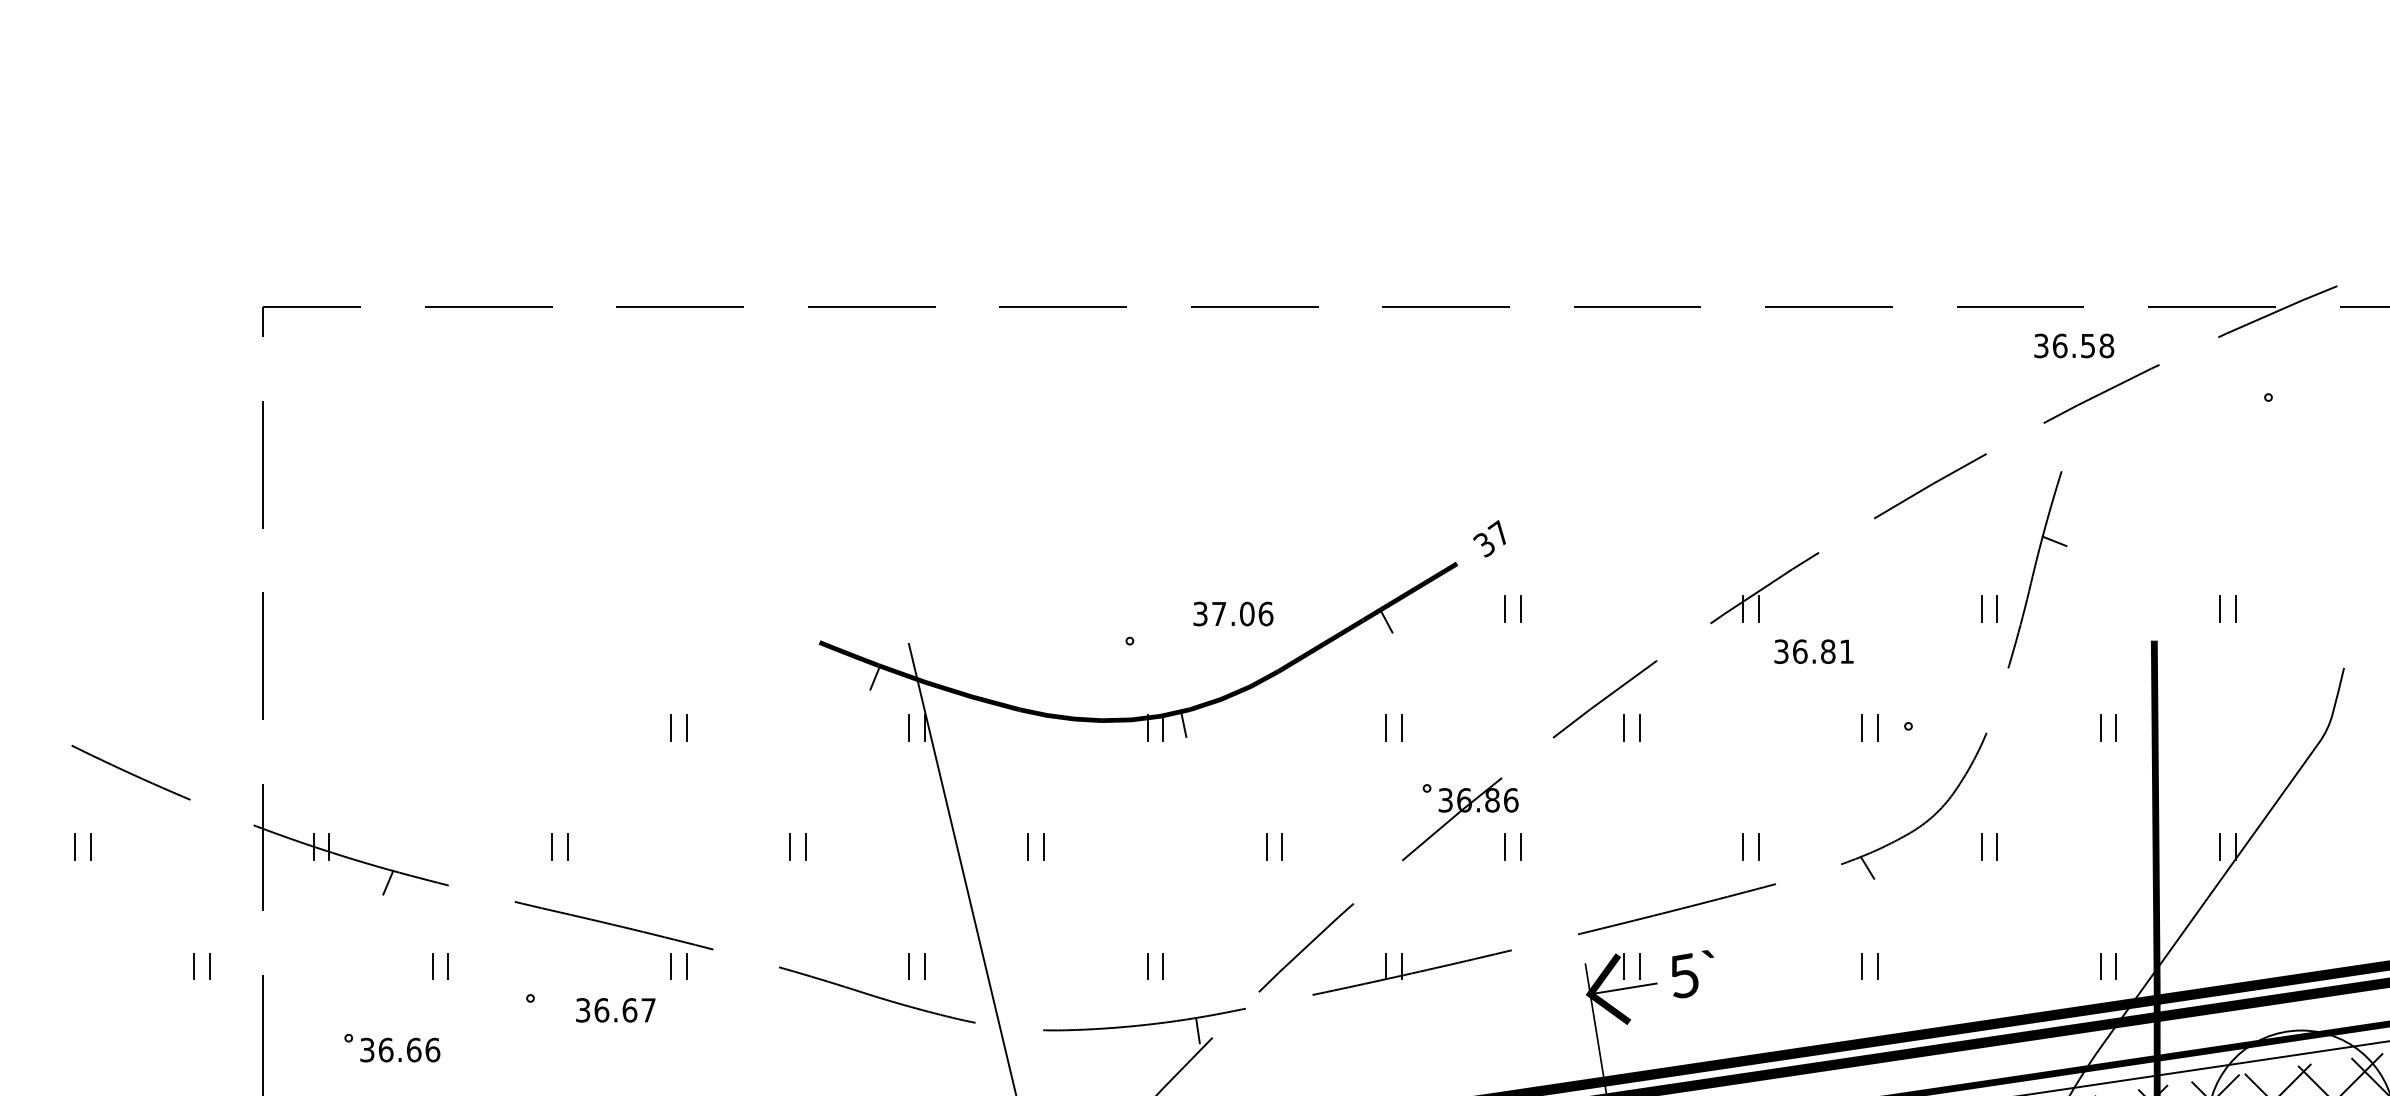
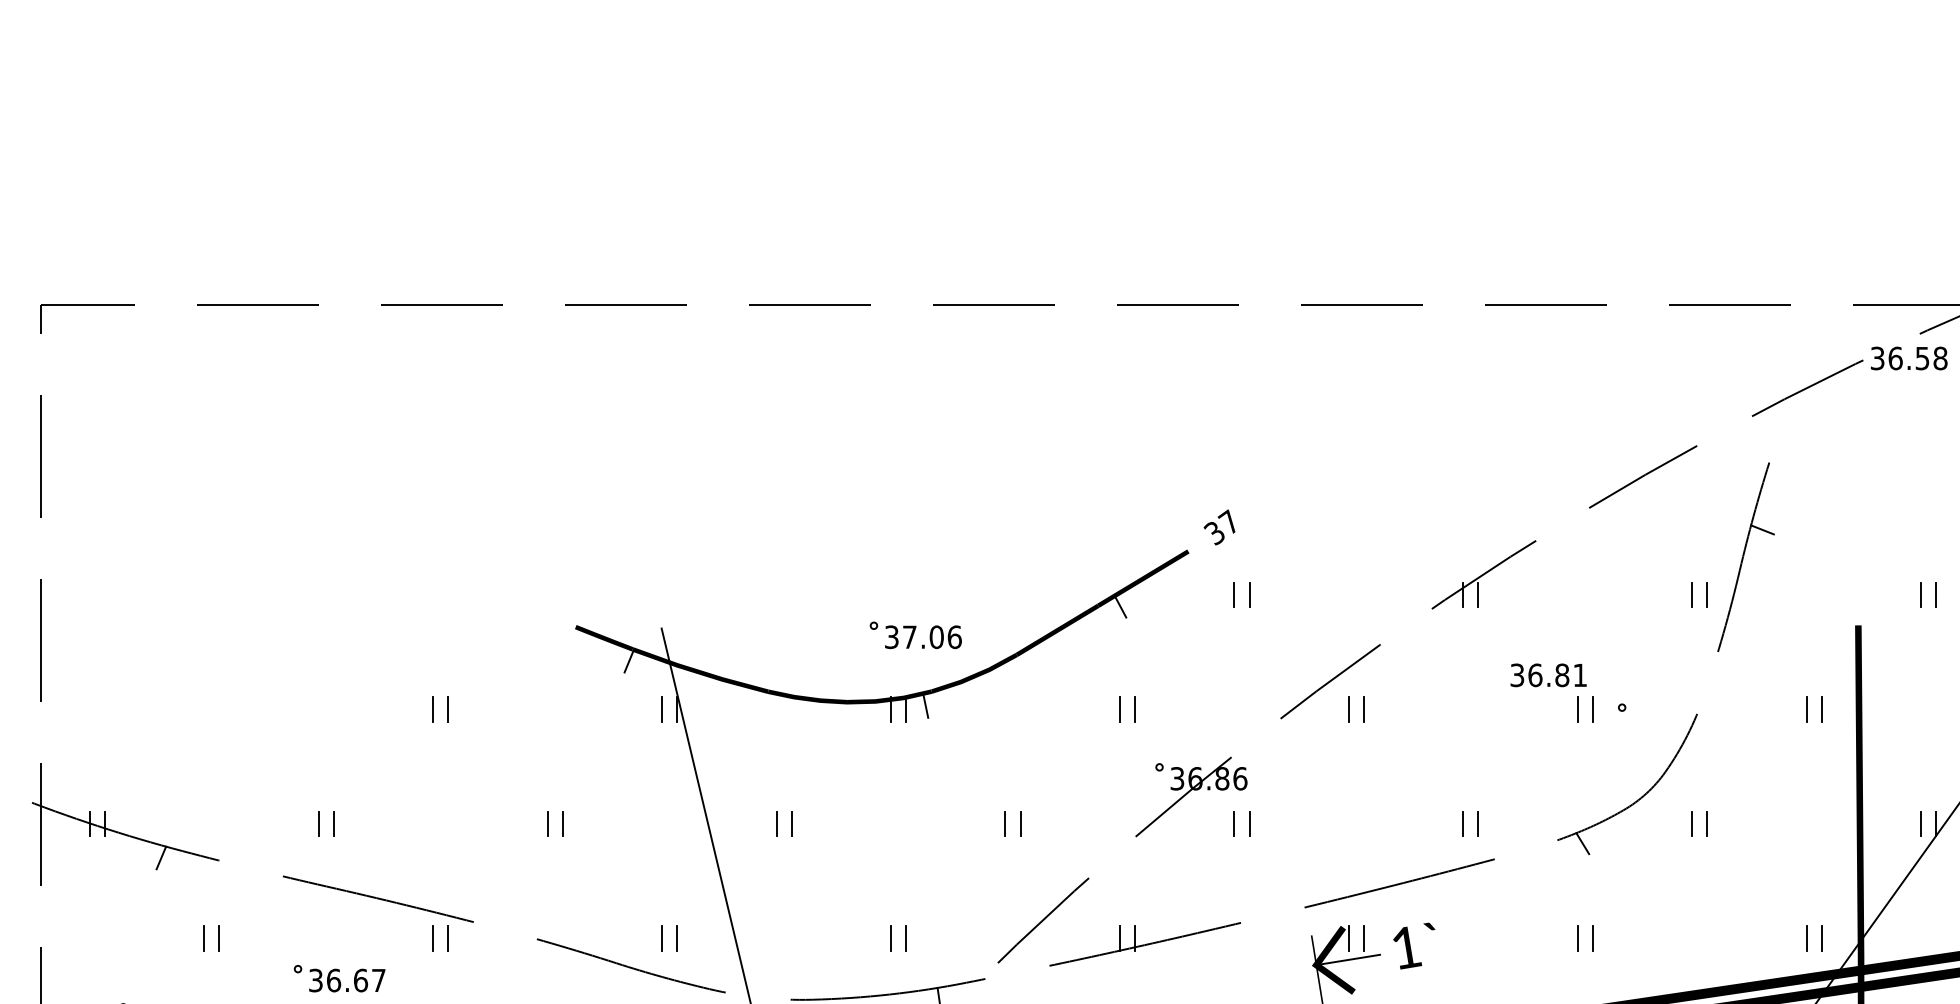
text: (2074, 345) -> (1909, 358), moved
text: (1233, 613) -> (923, 636), moved
text: (1813, 651) -> (1548, 675), moved
text: (1685, 975) -> (1407, 947), 5` -> 1`
text: (615, 1010) -> (347, 980), moved

